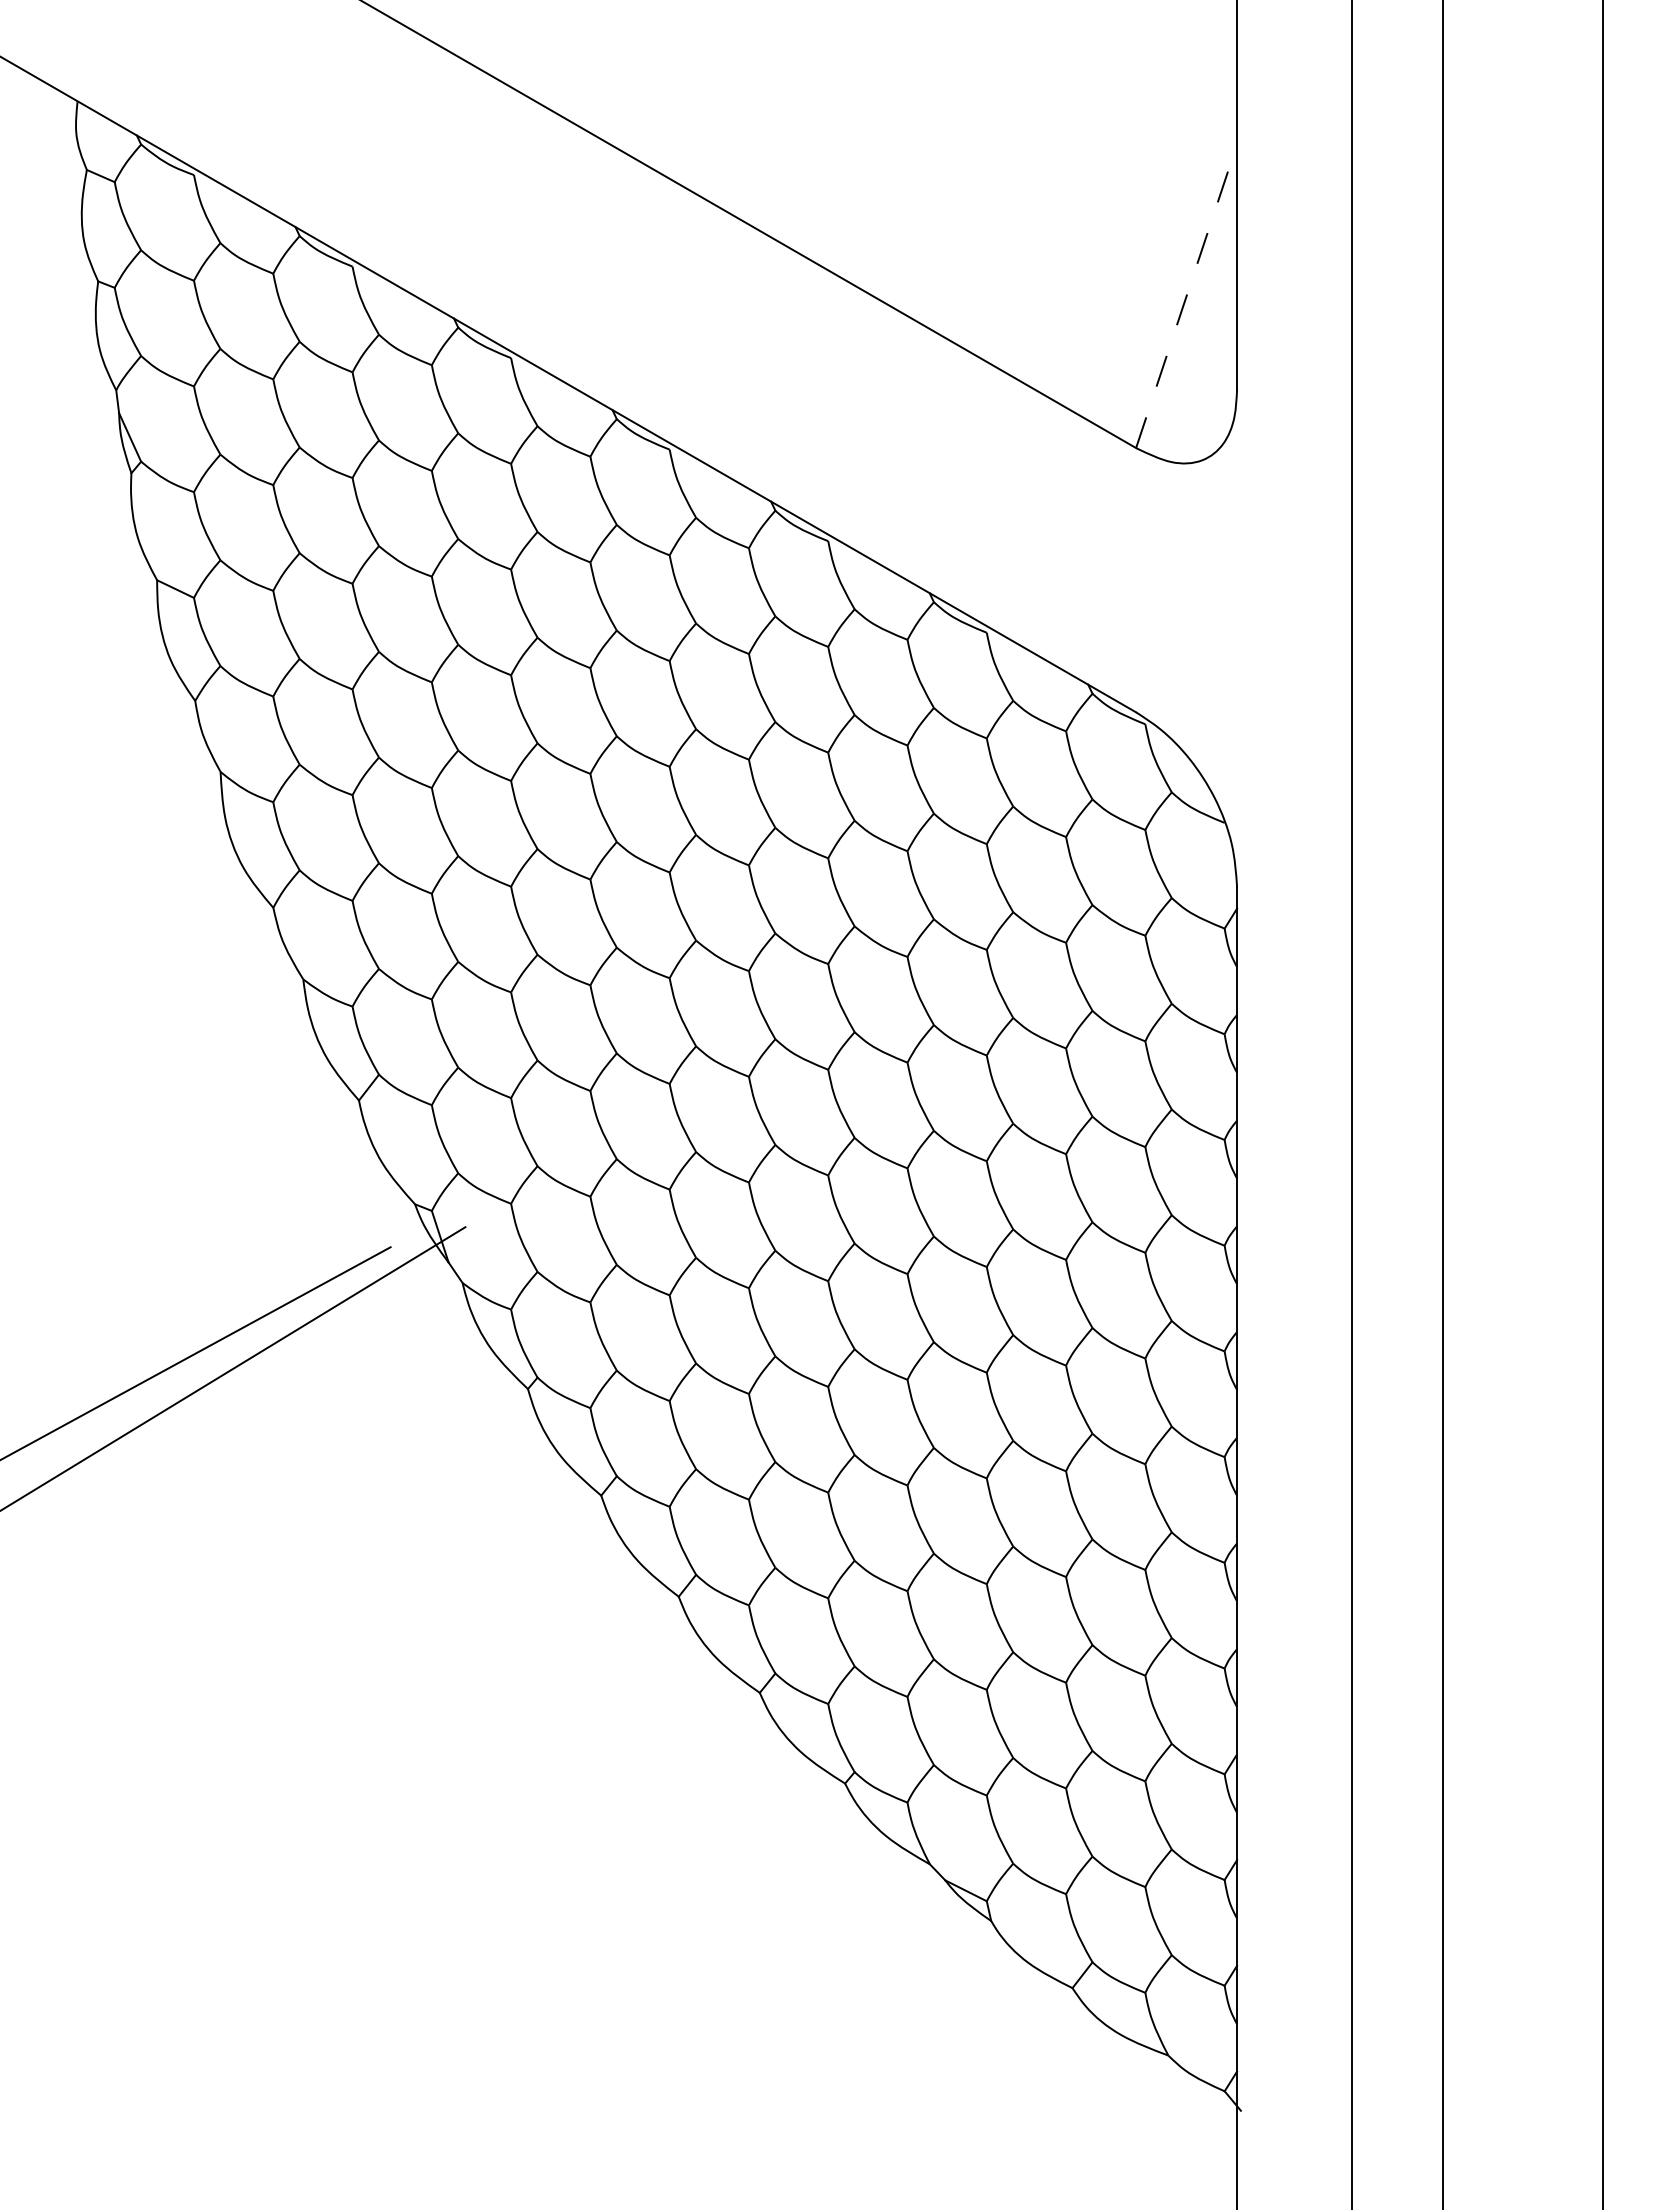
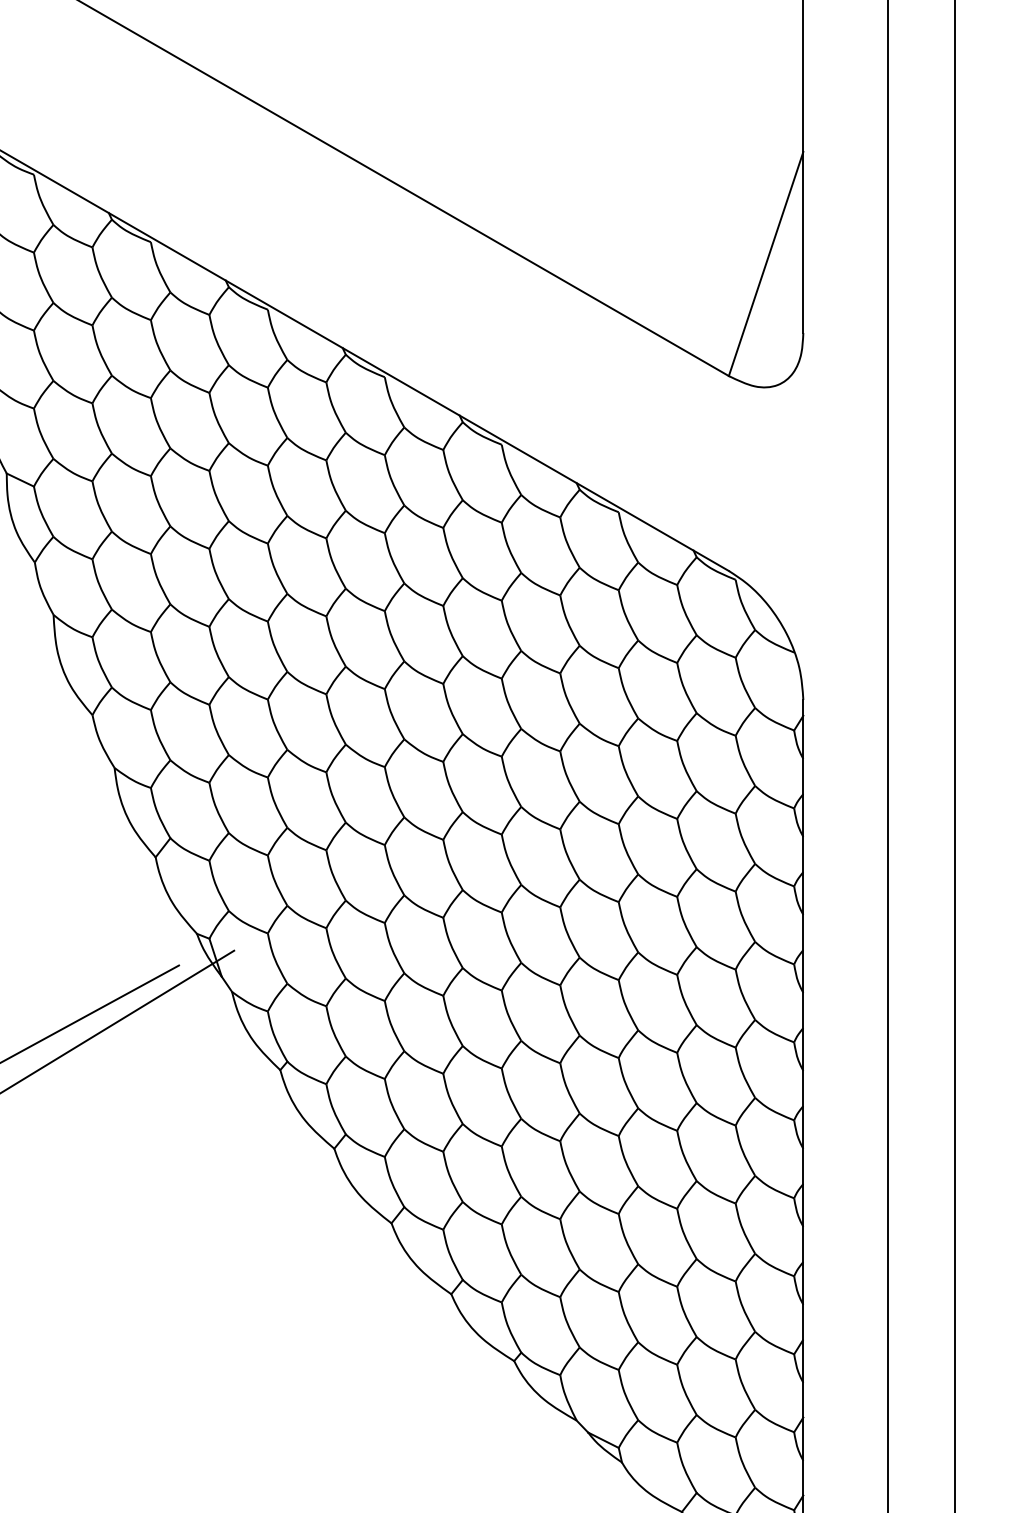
line: (1186, 295) -> (766, 263), dashed -> solid

